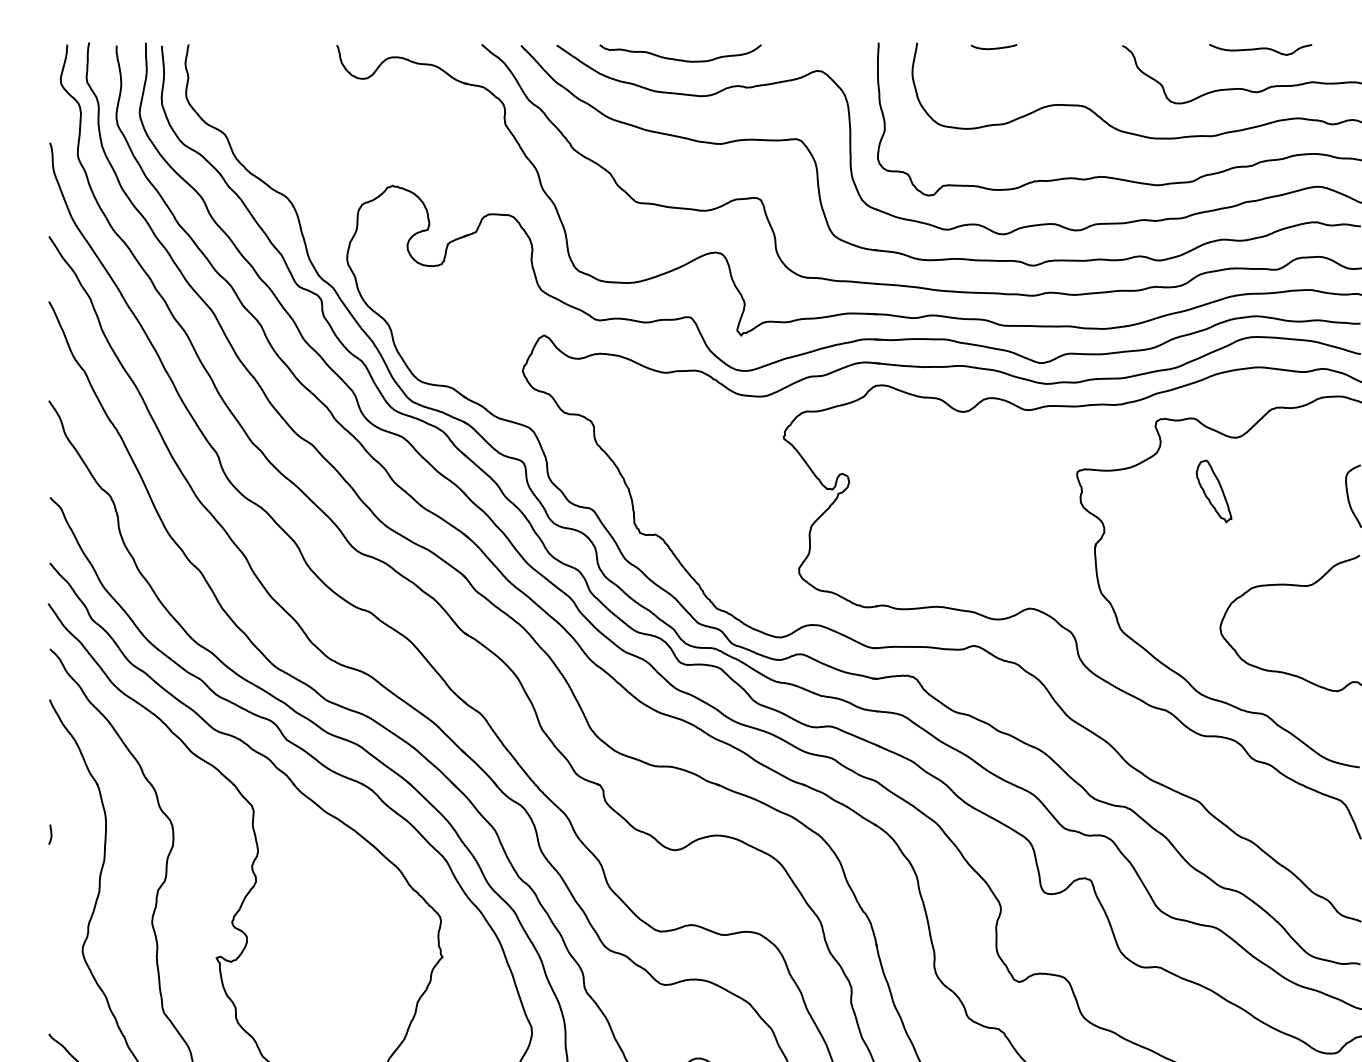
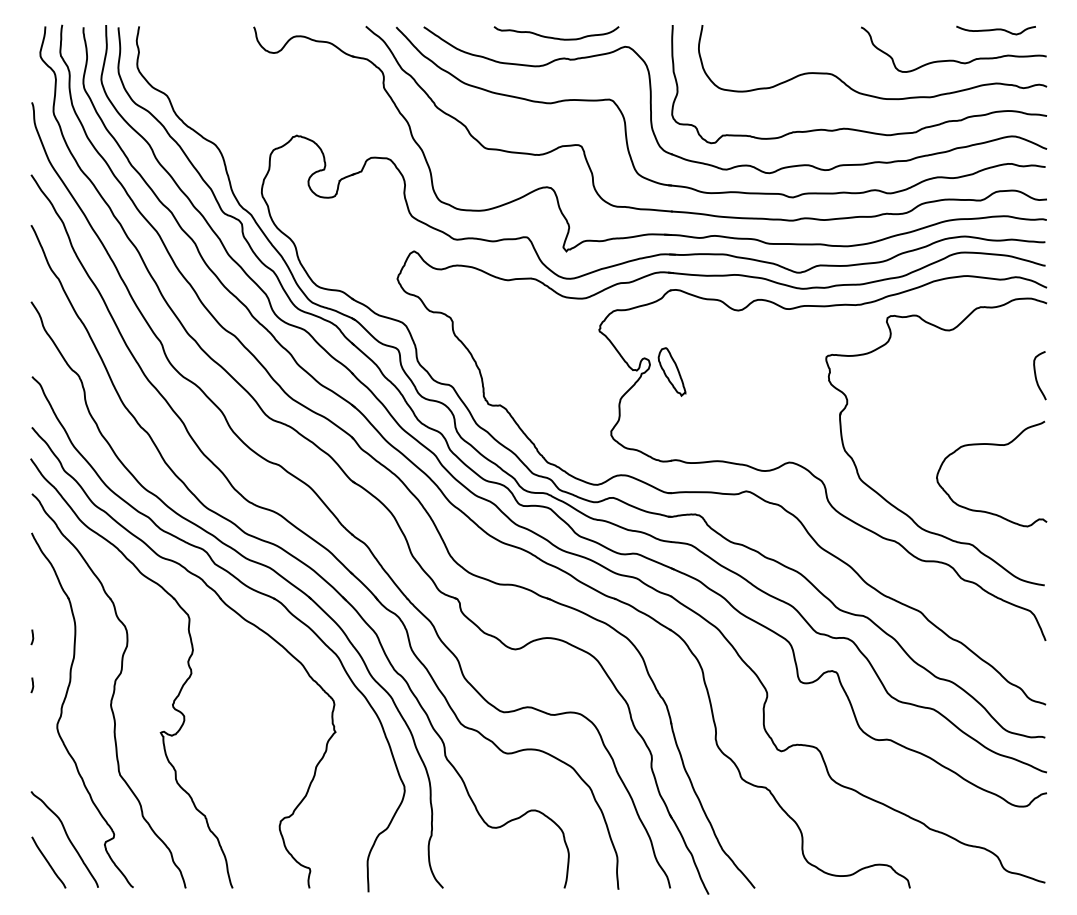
curve: (993, 47) -> (761, 28), removed
curve: (1259, 49) -> (995, 30), moved
curve: (680, 58) -> (556, 37), moved
part: (1213, 490) -> (671, 371), moved
curve: (50, 896) -> (32, 685), added

